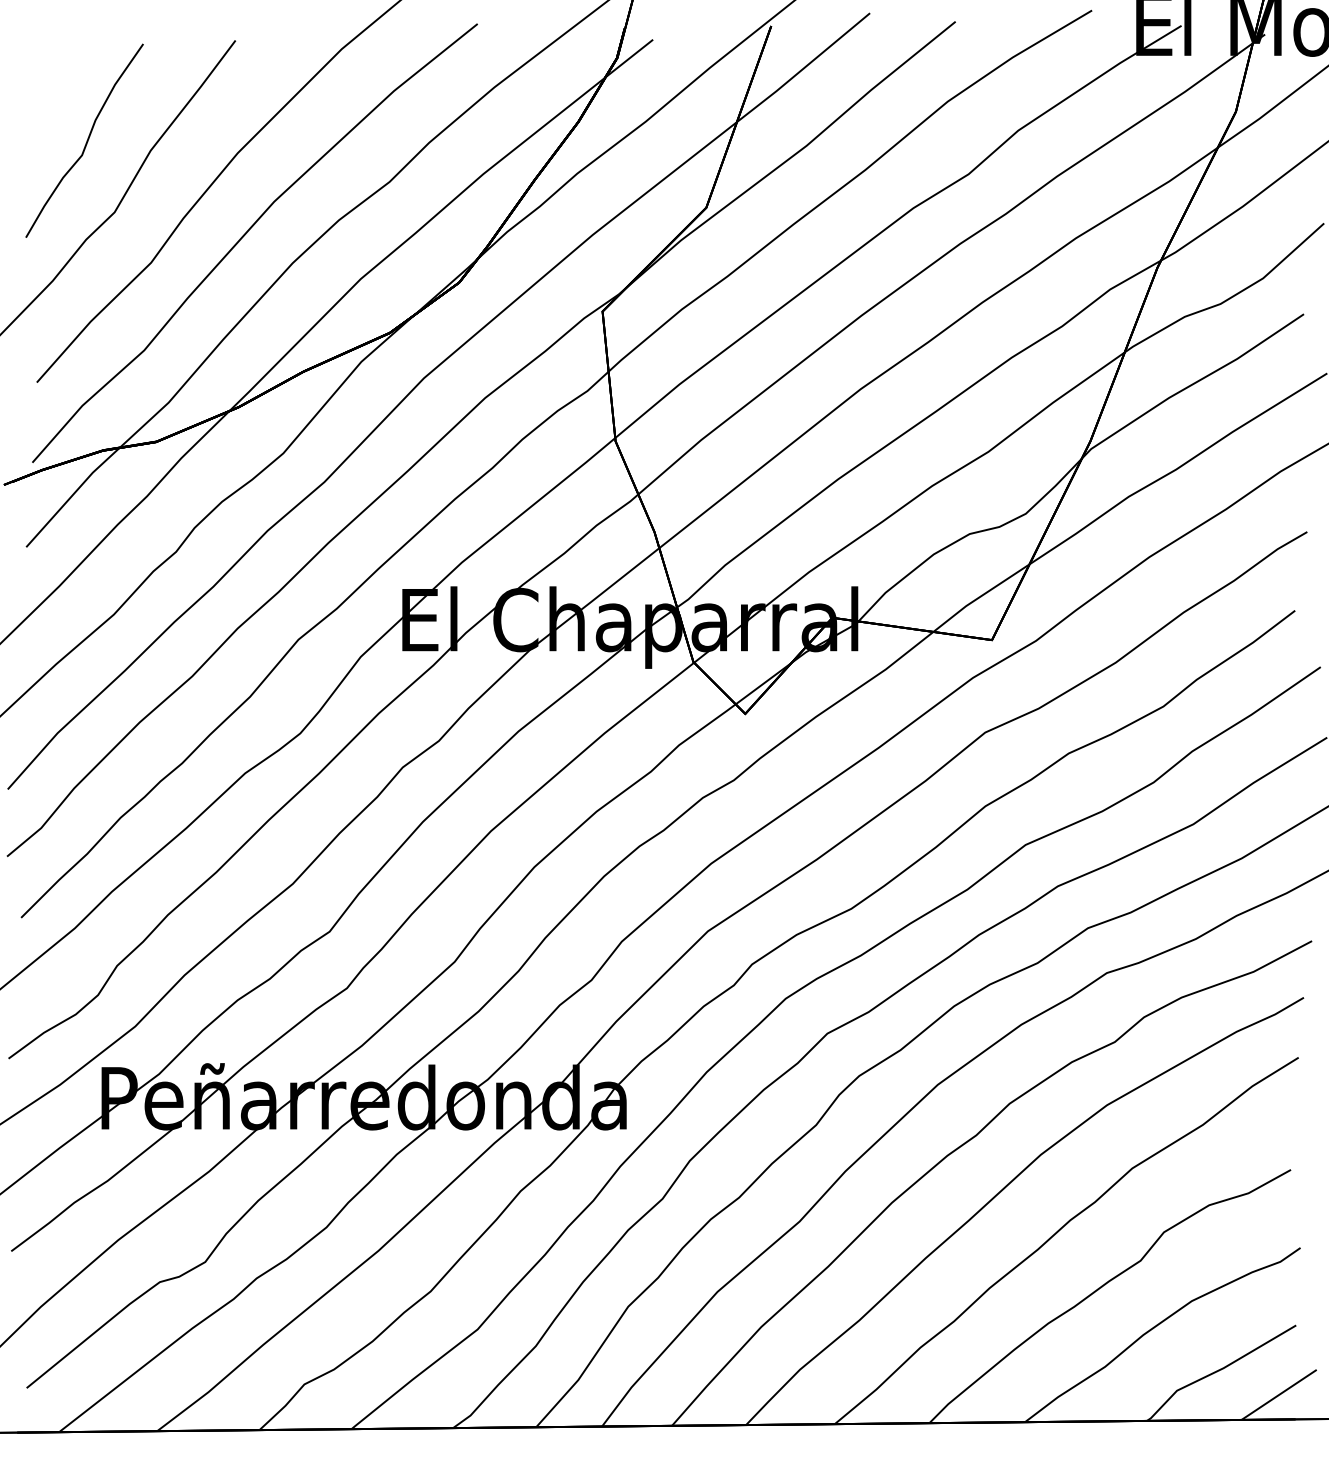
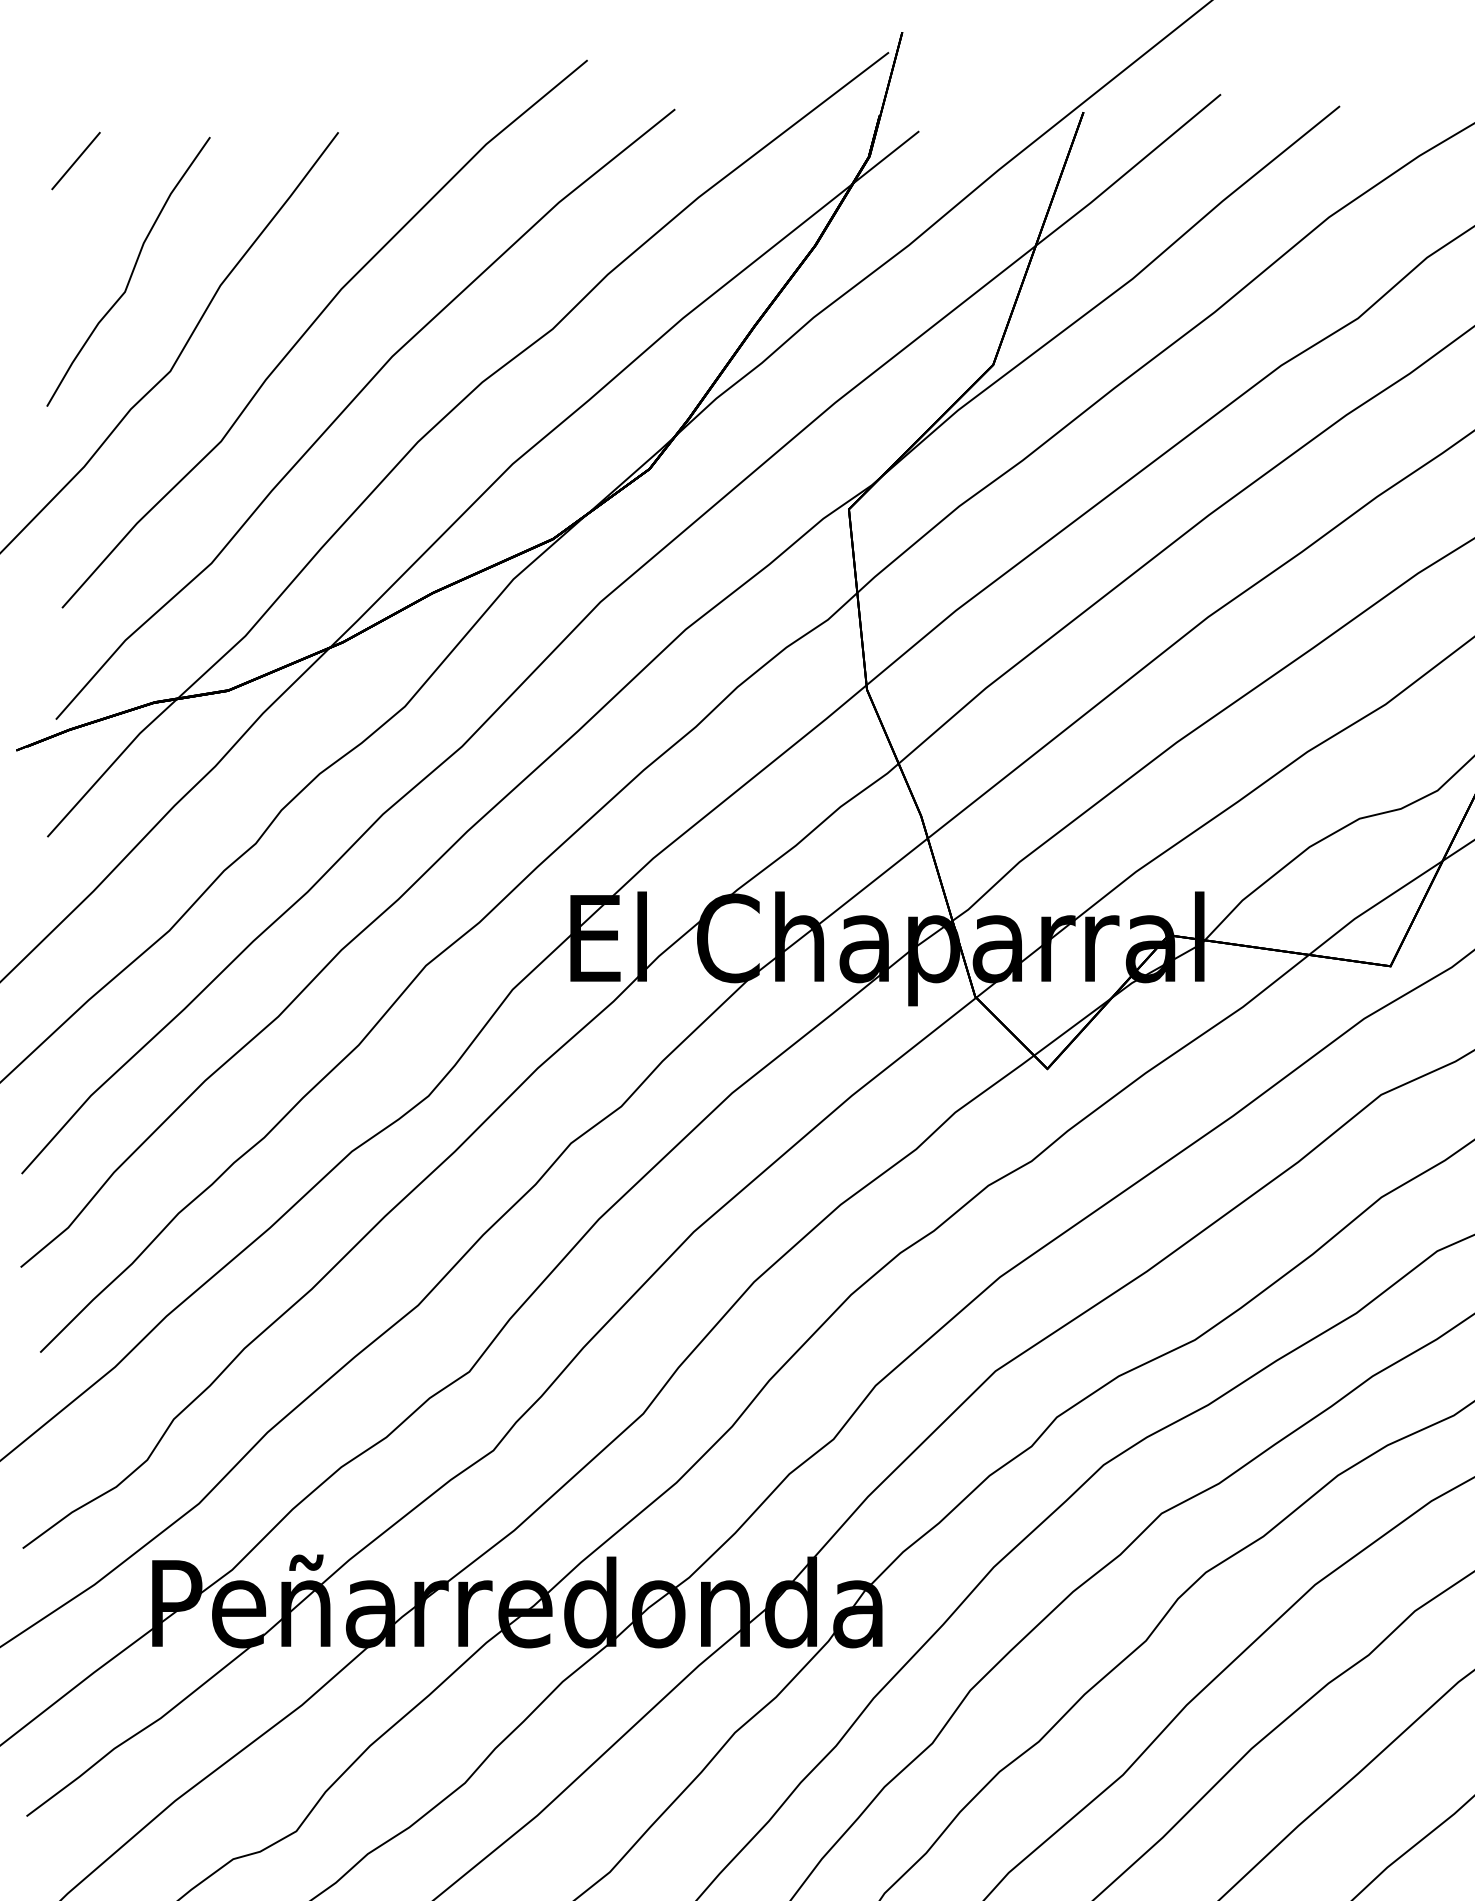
line: (46, 61) -> (75, 161), added

